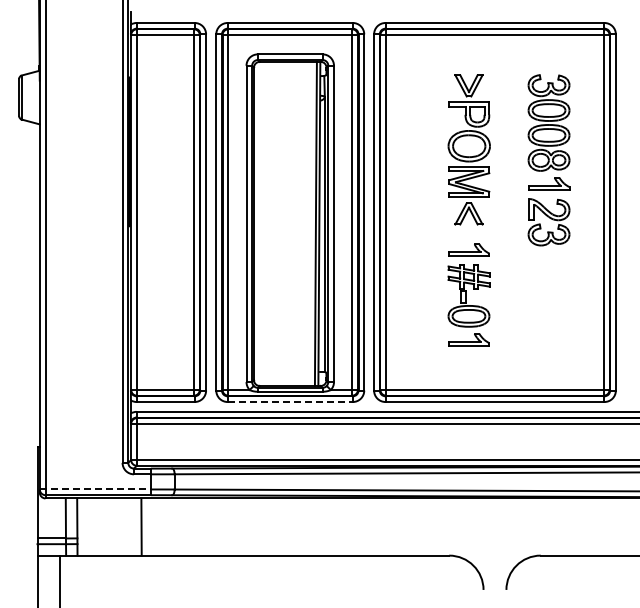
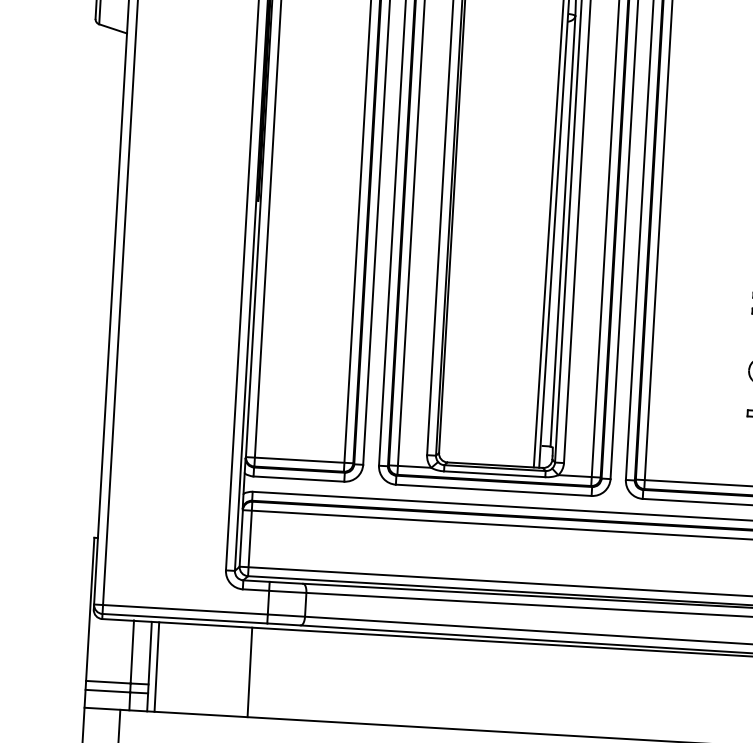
line: (290, 402) -> (494, 491), dashed -> solid
line: (95, 489) -> (181, 609), dashed -> solid
line: (81, 526) -> (156, 666), added

